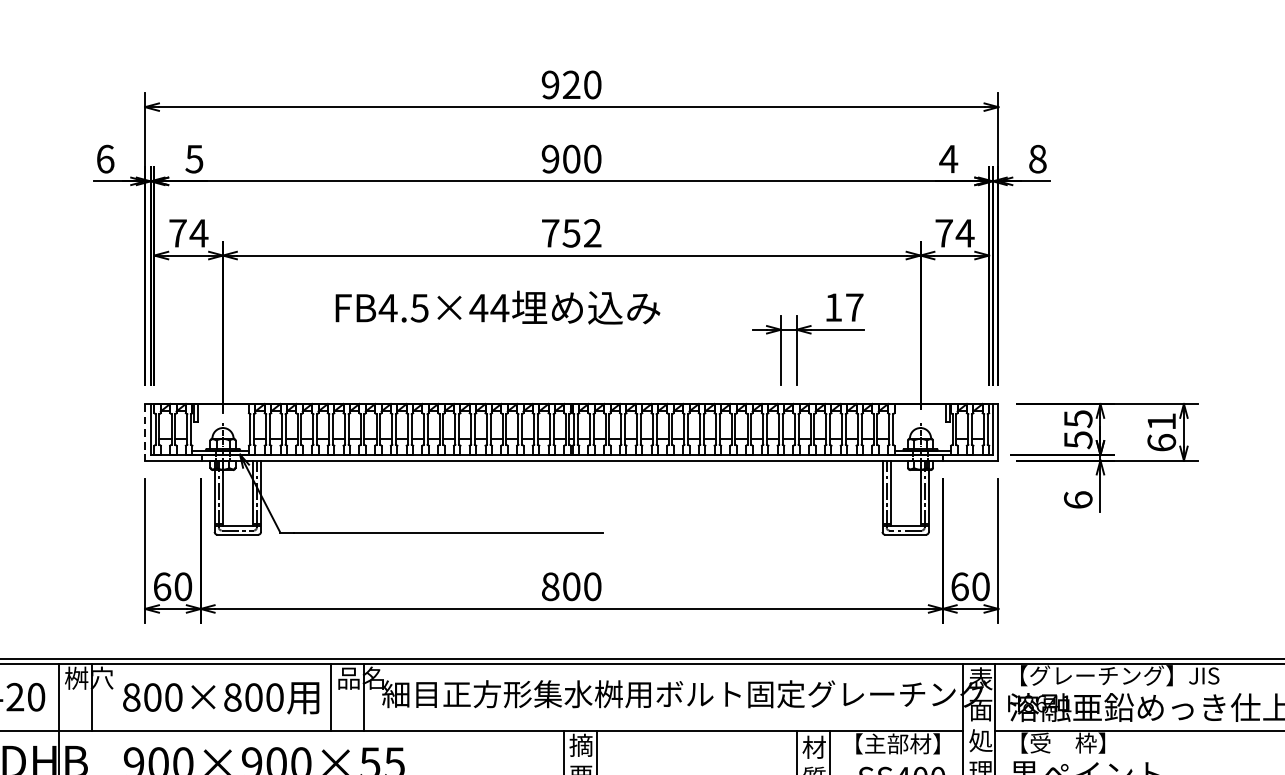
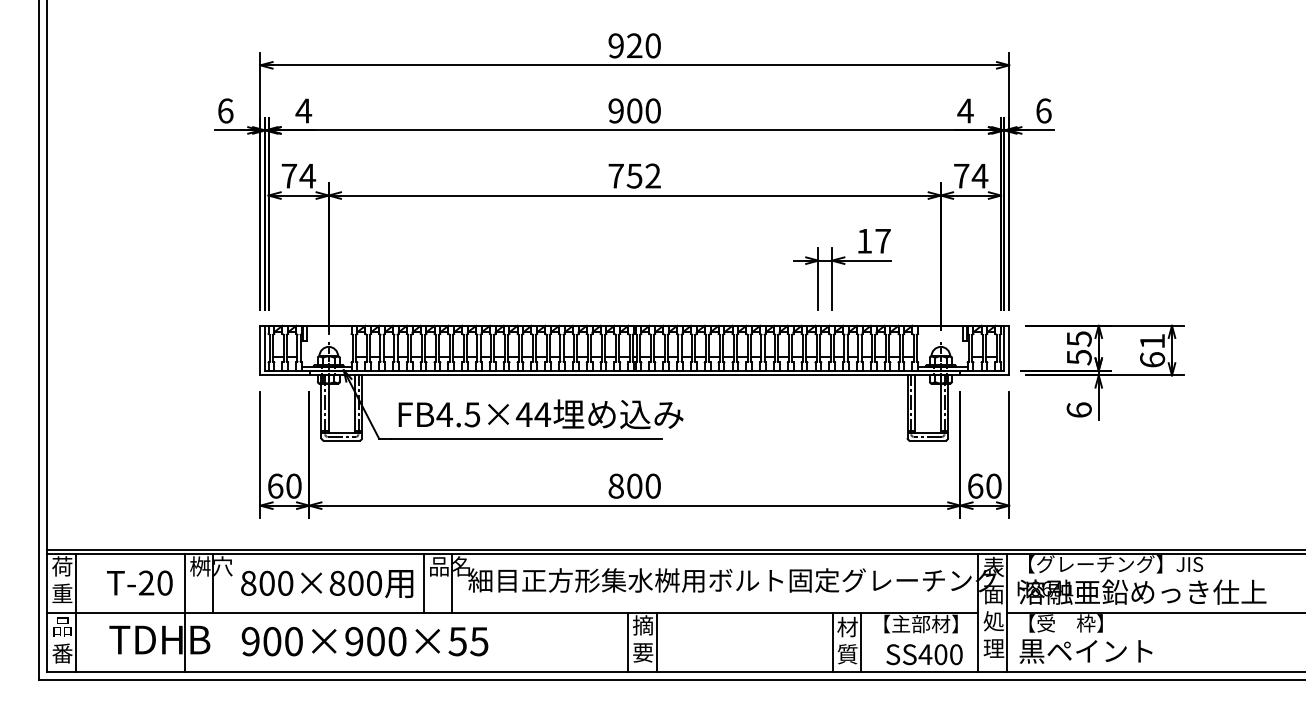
text: (194, 158) -> (303, 110), 5 -> 4
text: (1037, 158) -> (1043, 110), 8 -> 6
text: (497, 307) -> (540, 414), moved
line: (145, 432) -> (260, 350), dashed -> solid

